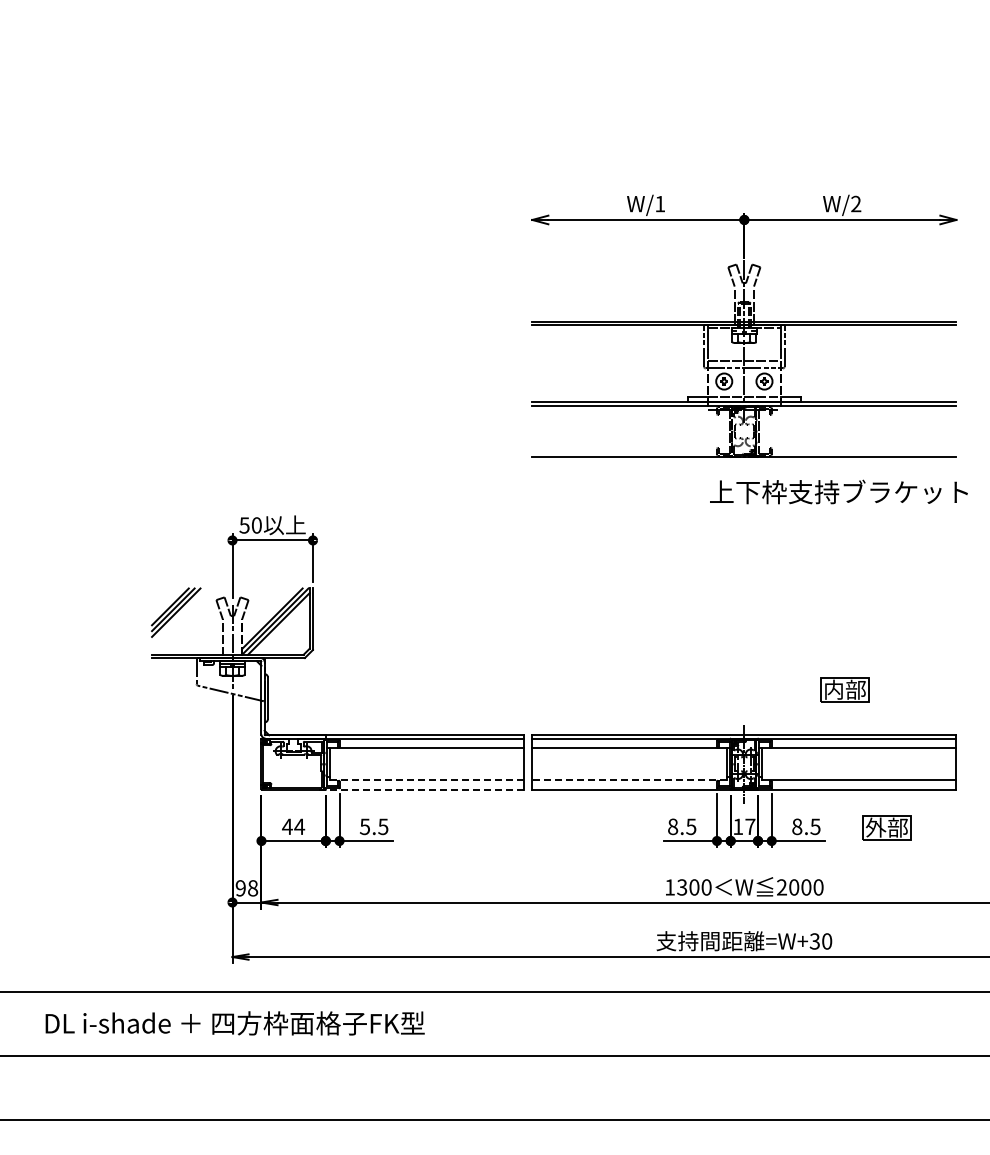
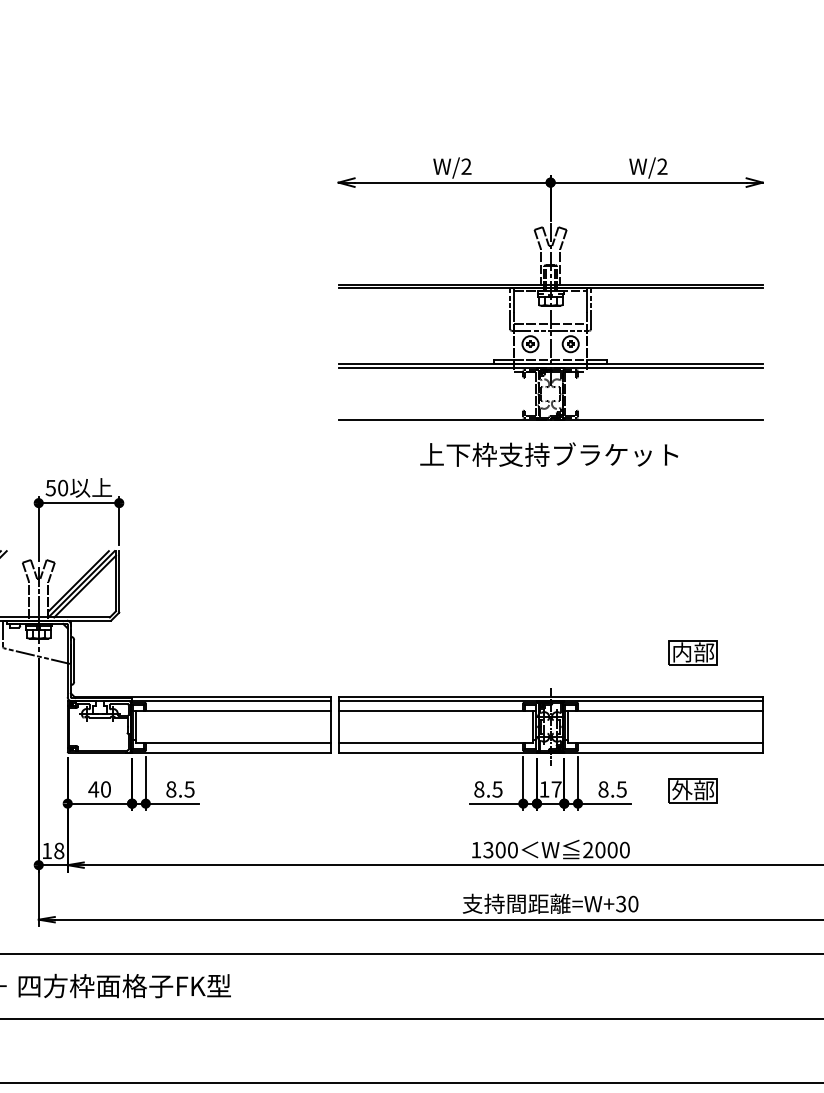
text: (660, 203) -> (466, 166), W/1 -> W/2
text: (838, 491) -> (548, 454), moved
part: (844, 689) -> (692, 652), moved
line: (426, 780) -> (232, 743), dashed -> solid
line: (628, 780) -> (434, 743), dashed -> solid
line: (422, 790) -> (228, 753), dashed -> solid
text: (299, 826) -> (105, 789), 44 -> 40
text: (365, 826) -> (171, 789), 5.5 -> 8.5
text: (240, 888) -> (46, 851), 98 -> 18

